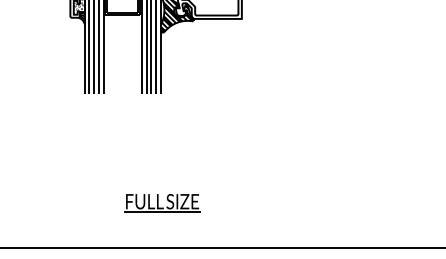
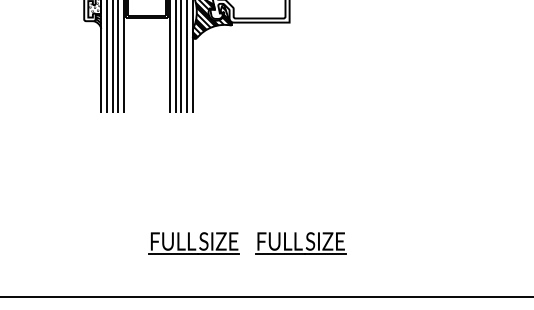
part: (251, 203) -> (301, 243), added

